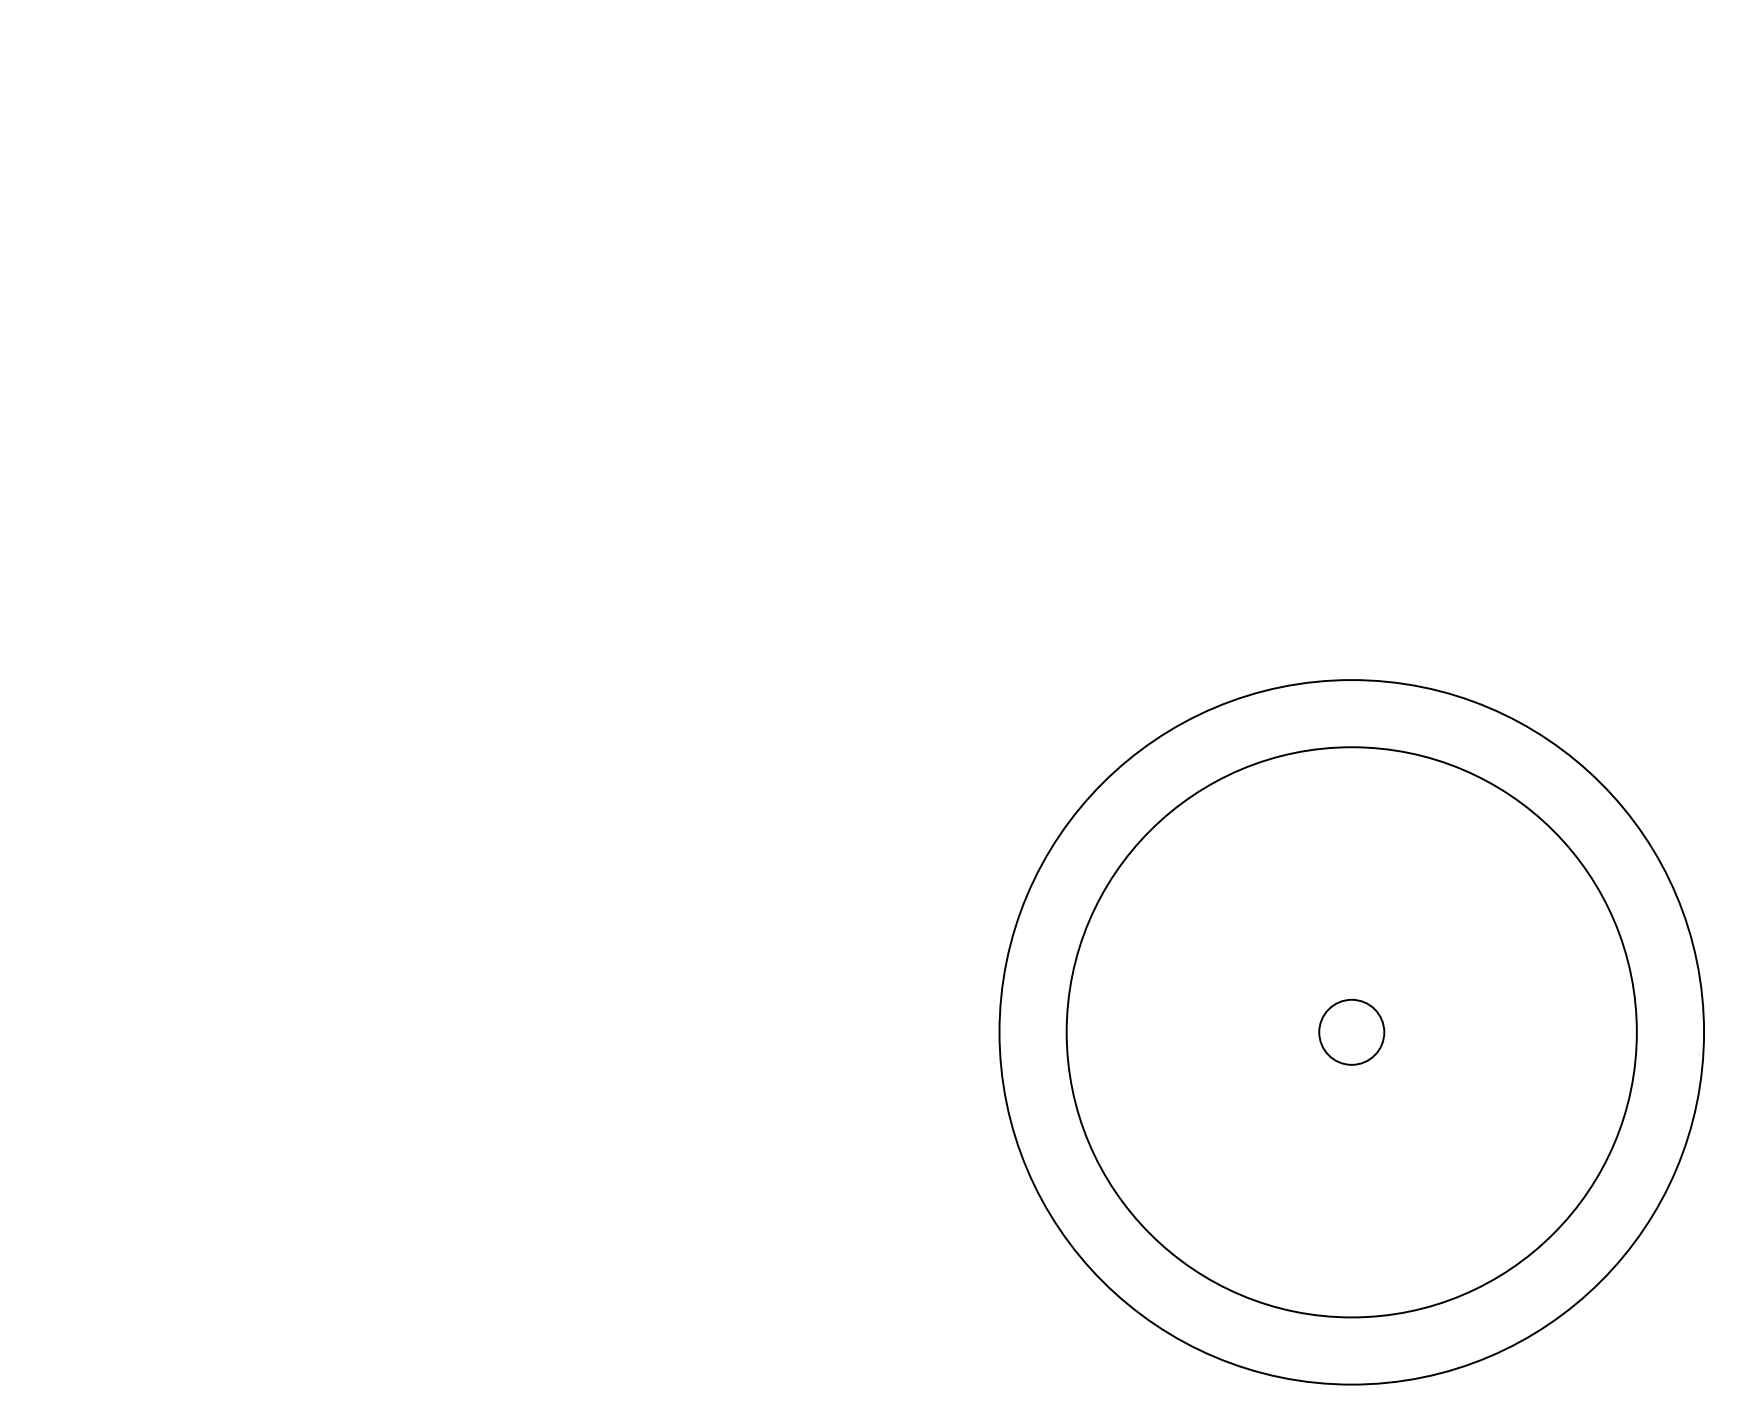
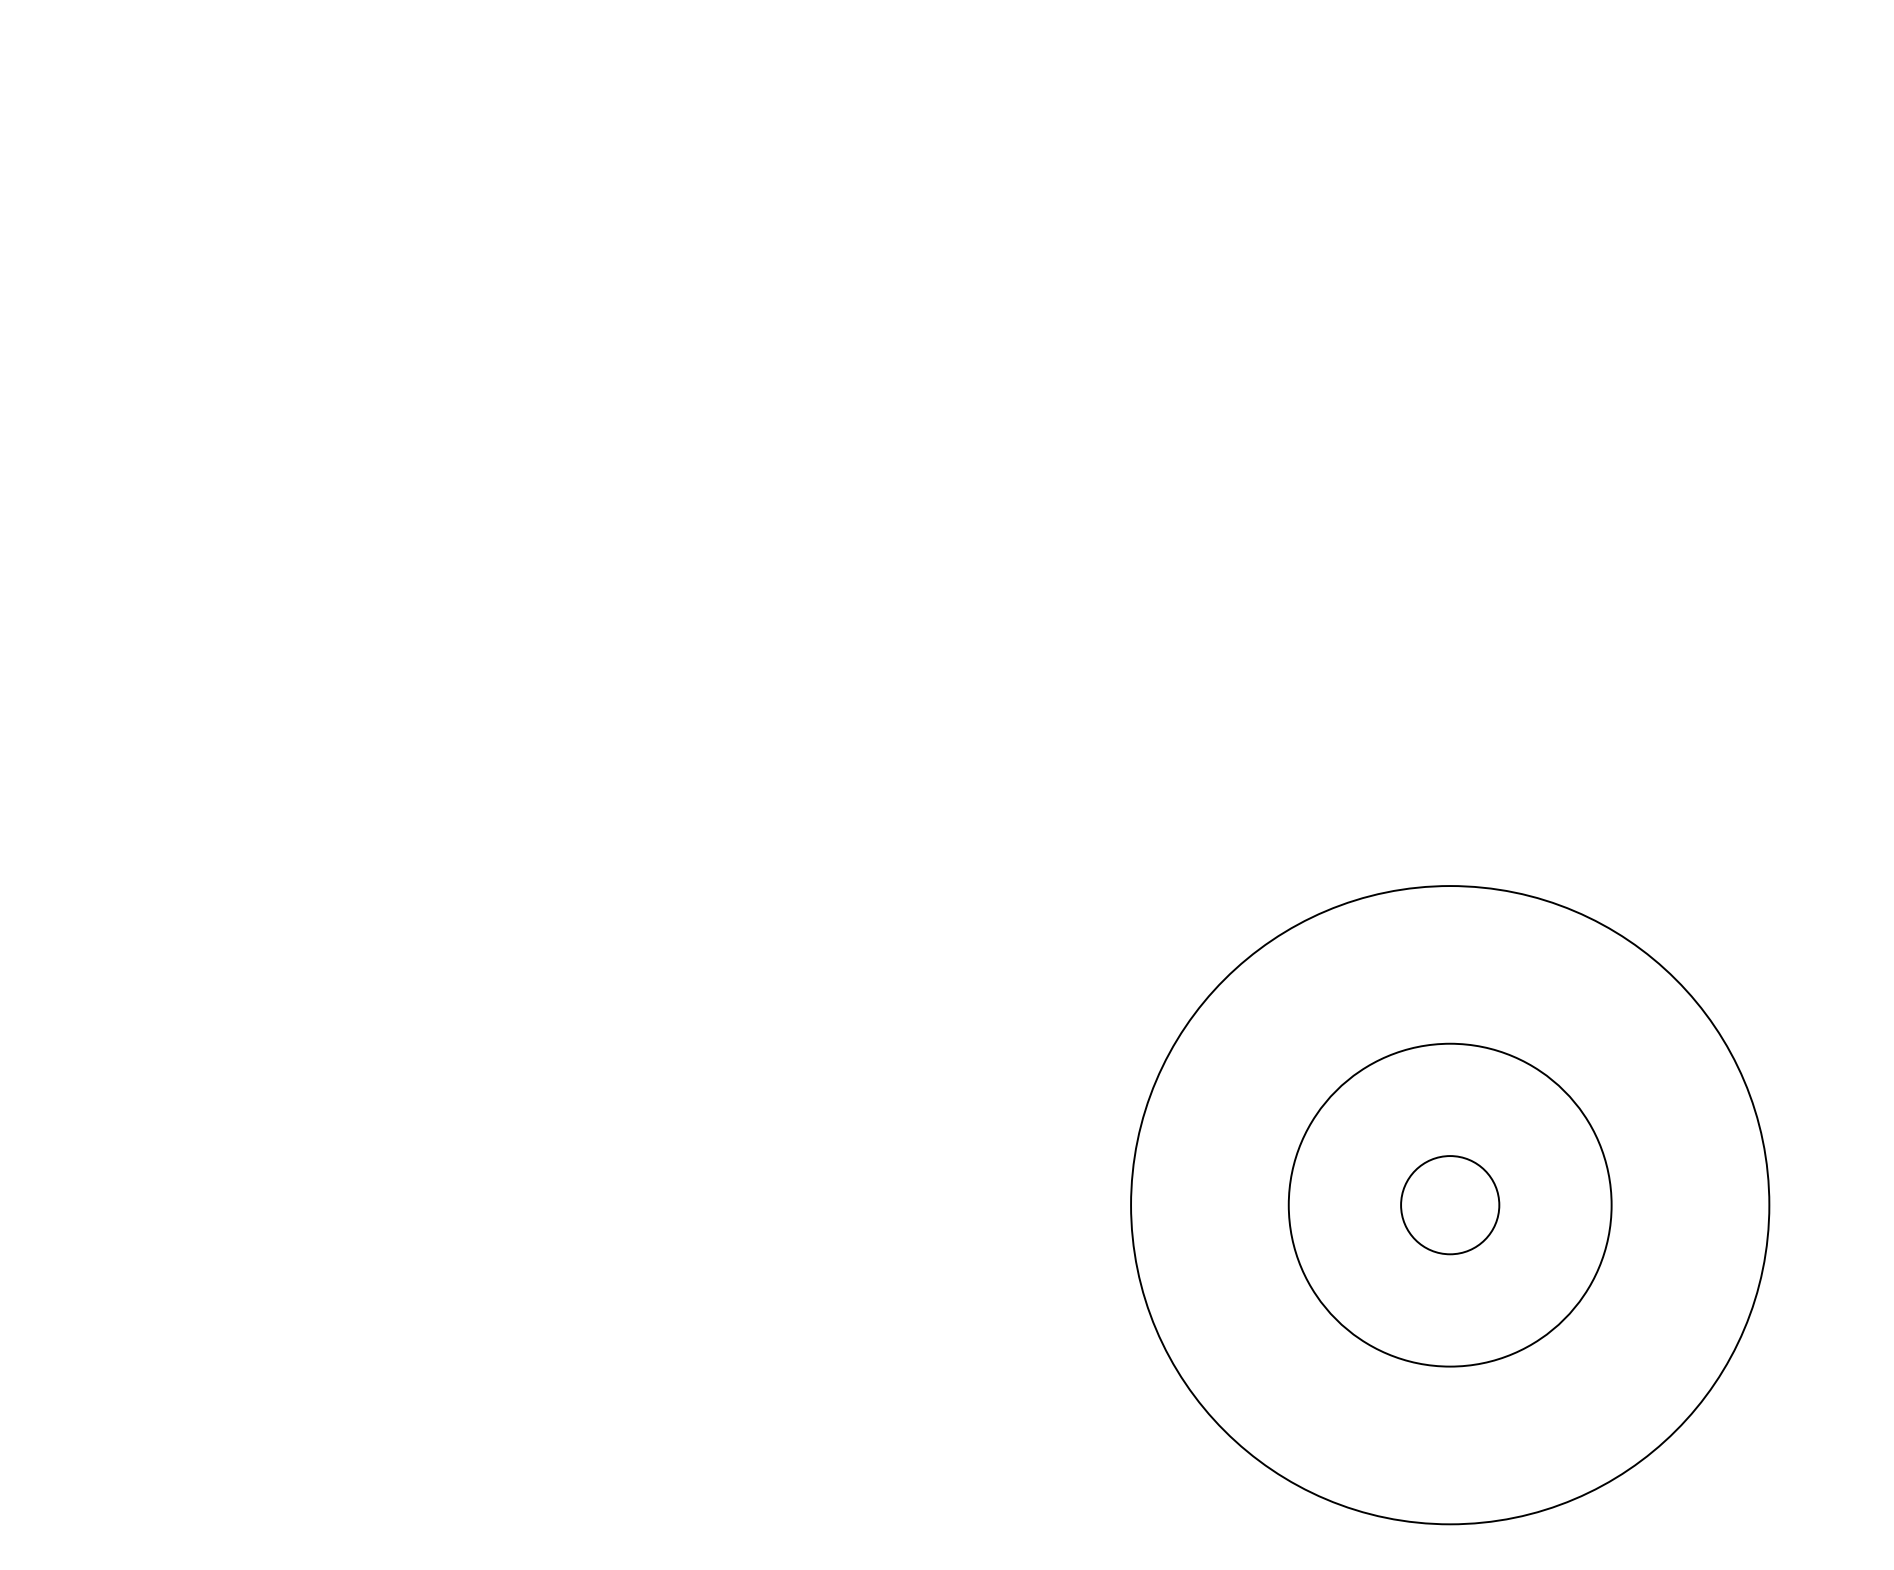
circle: (1351, 1031) -> (1449, 1204), size x0.62
circle: (1352, 1032) -> (1450, 1205), size x1.67

